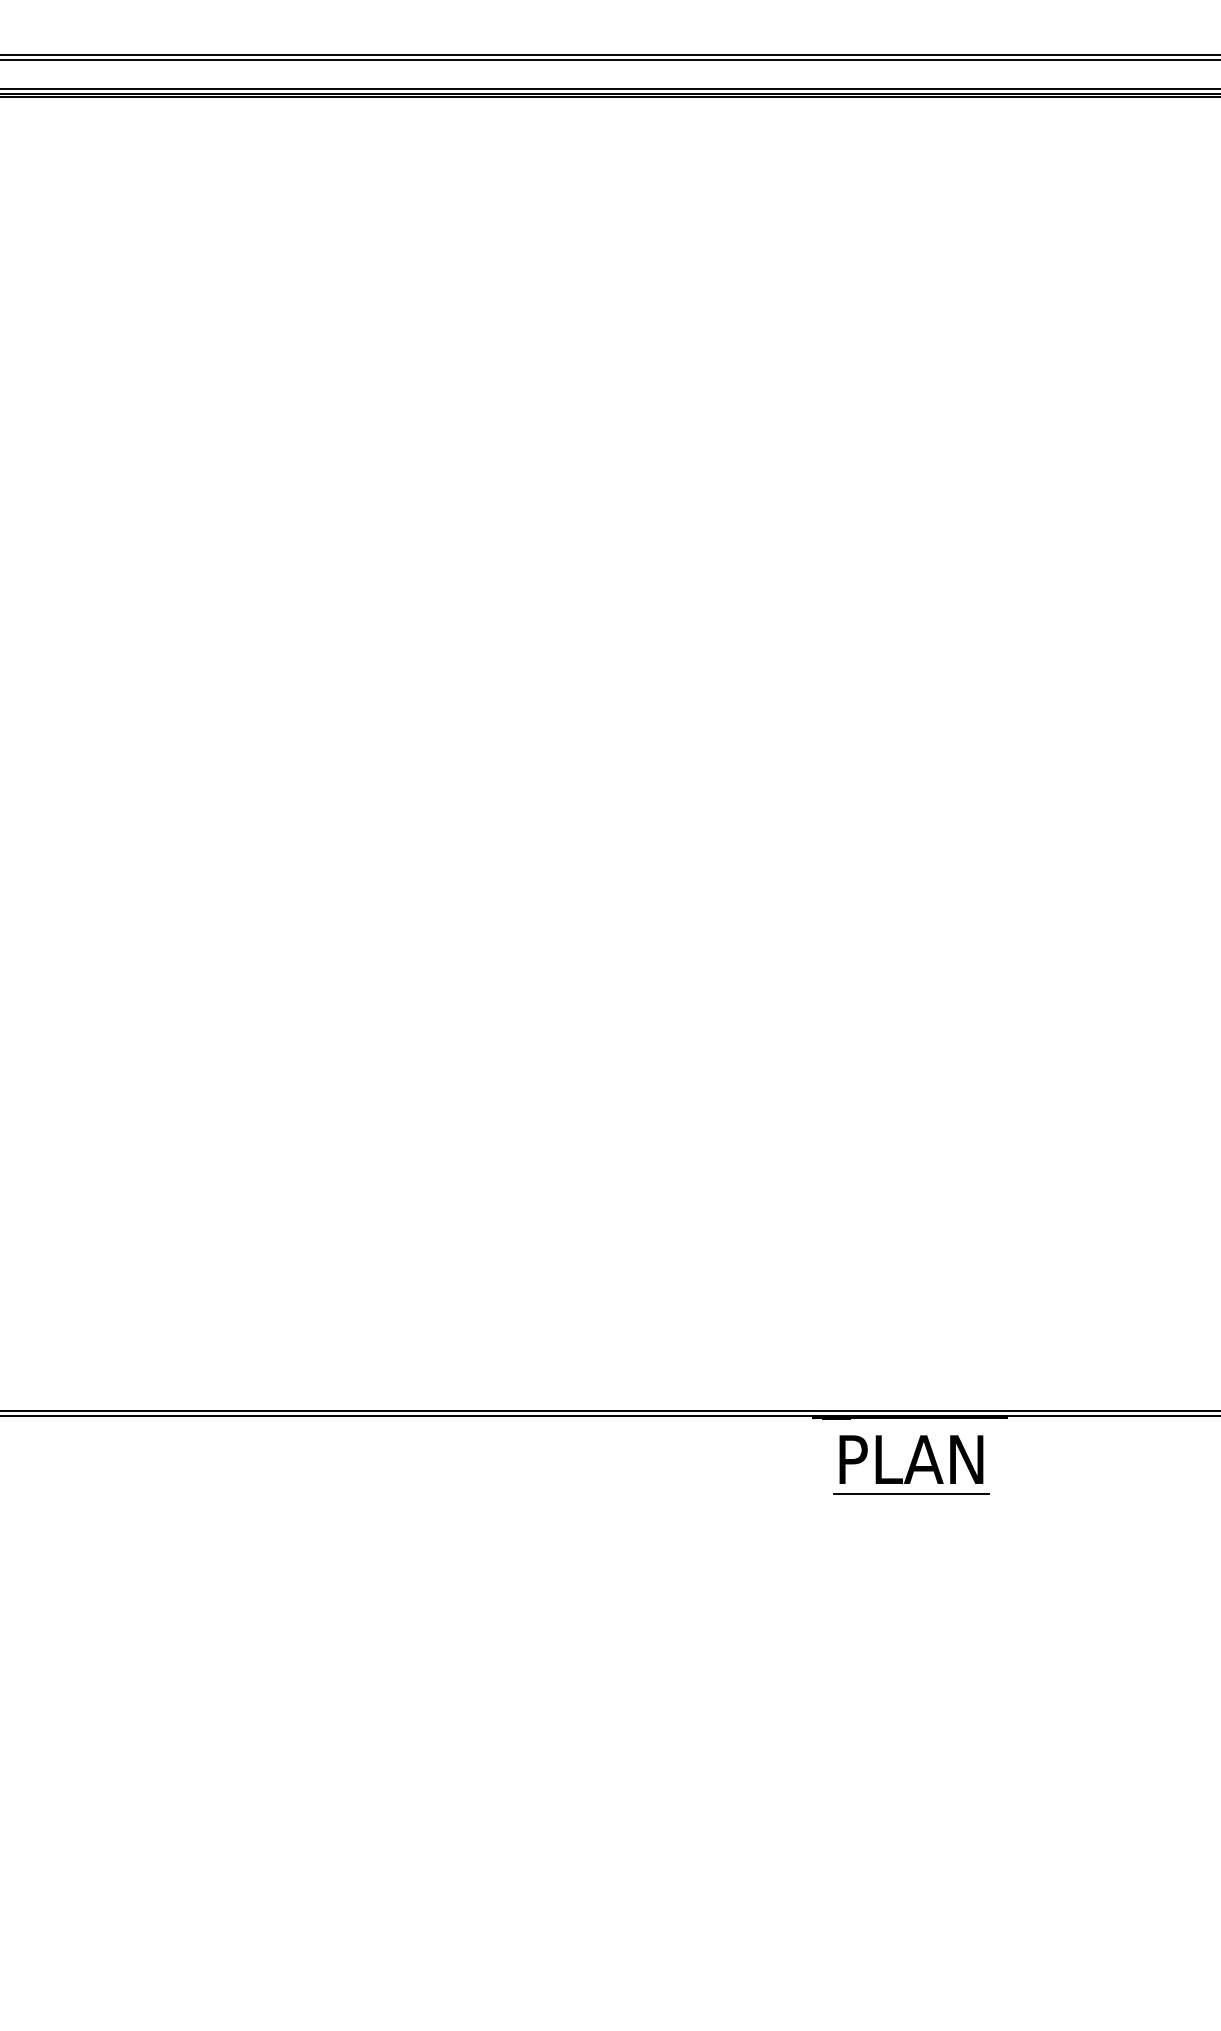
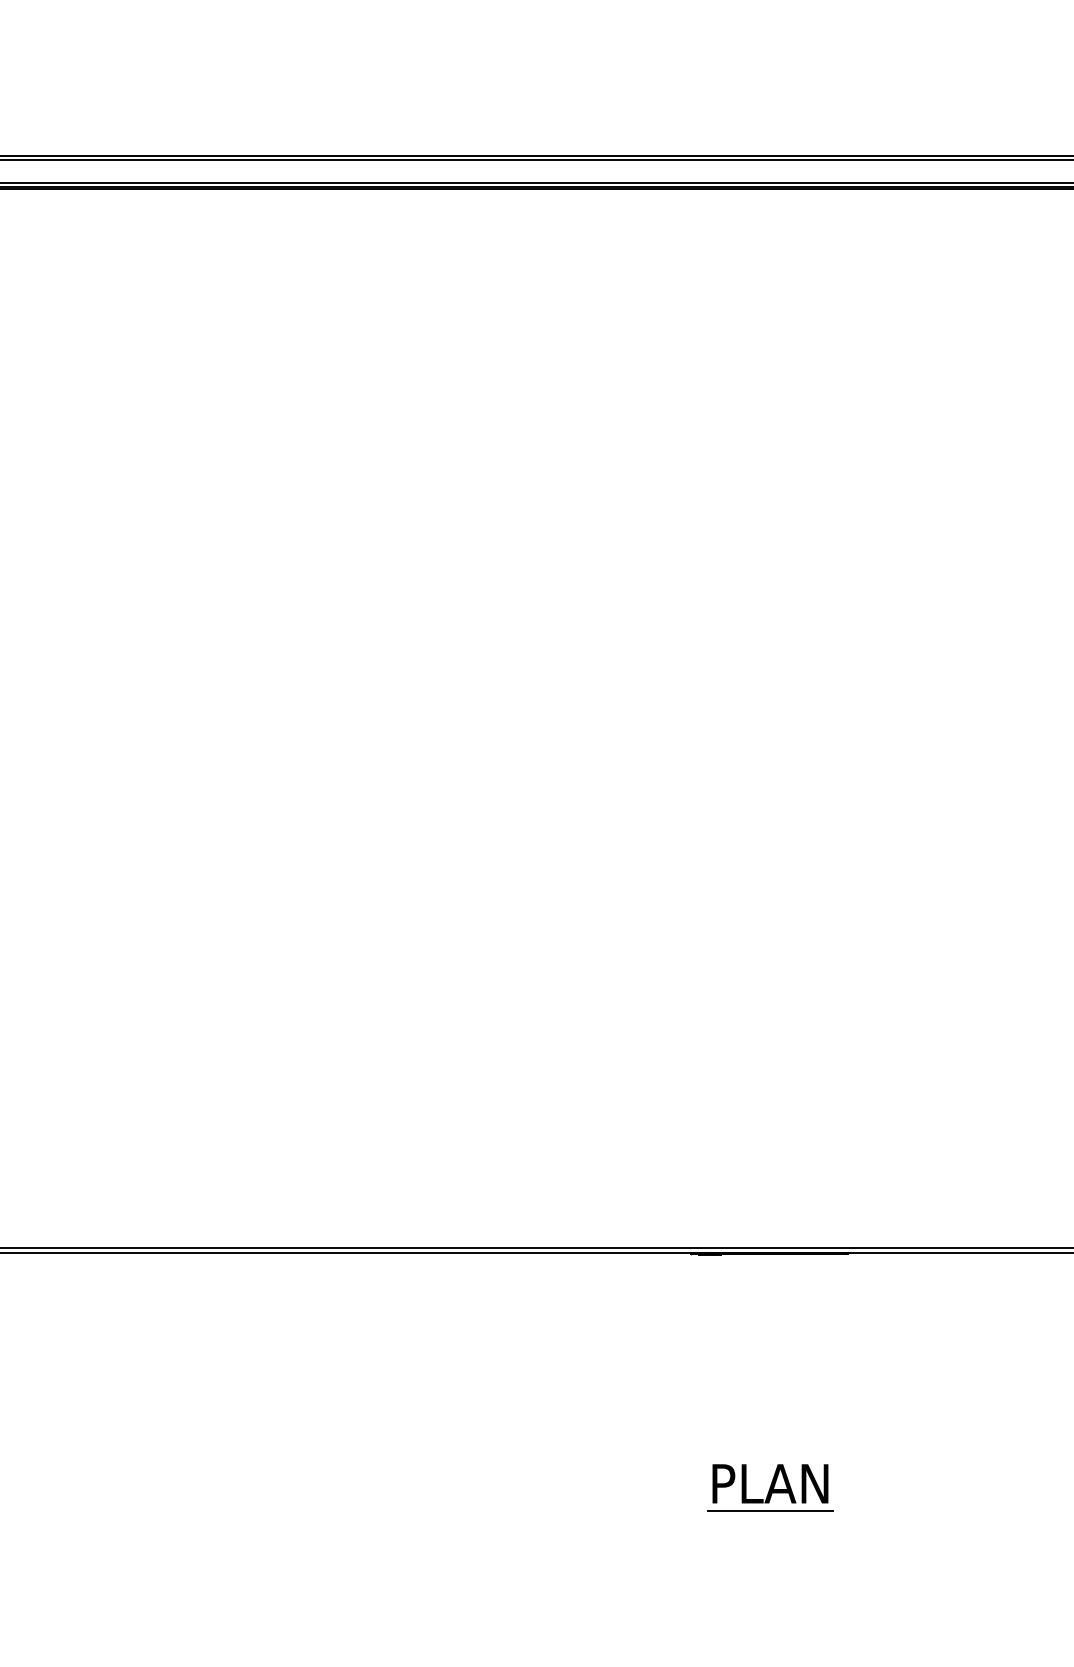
part: (911, 1464) -> (770, 1487), moved

